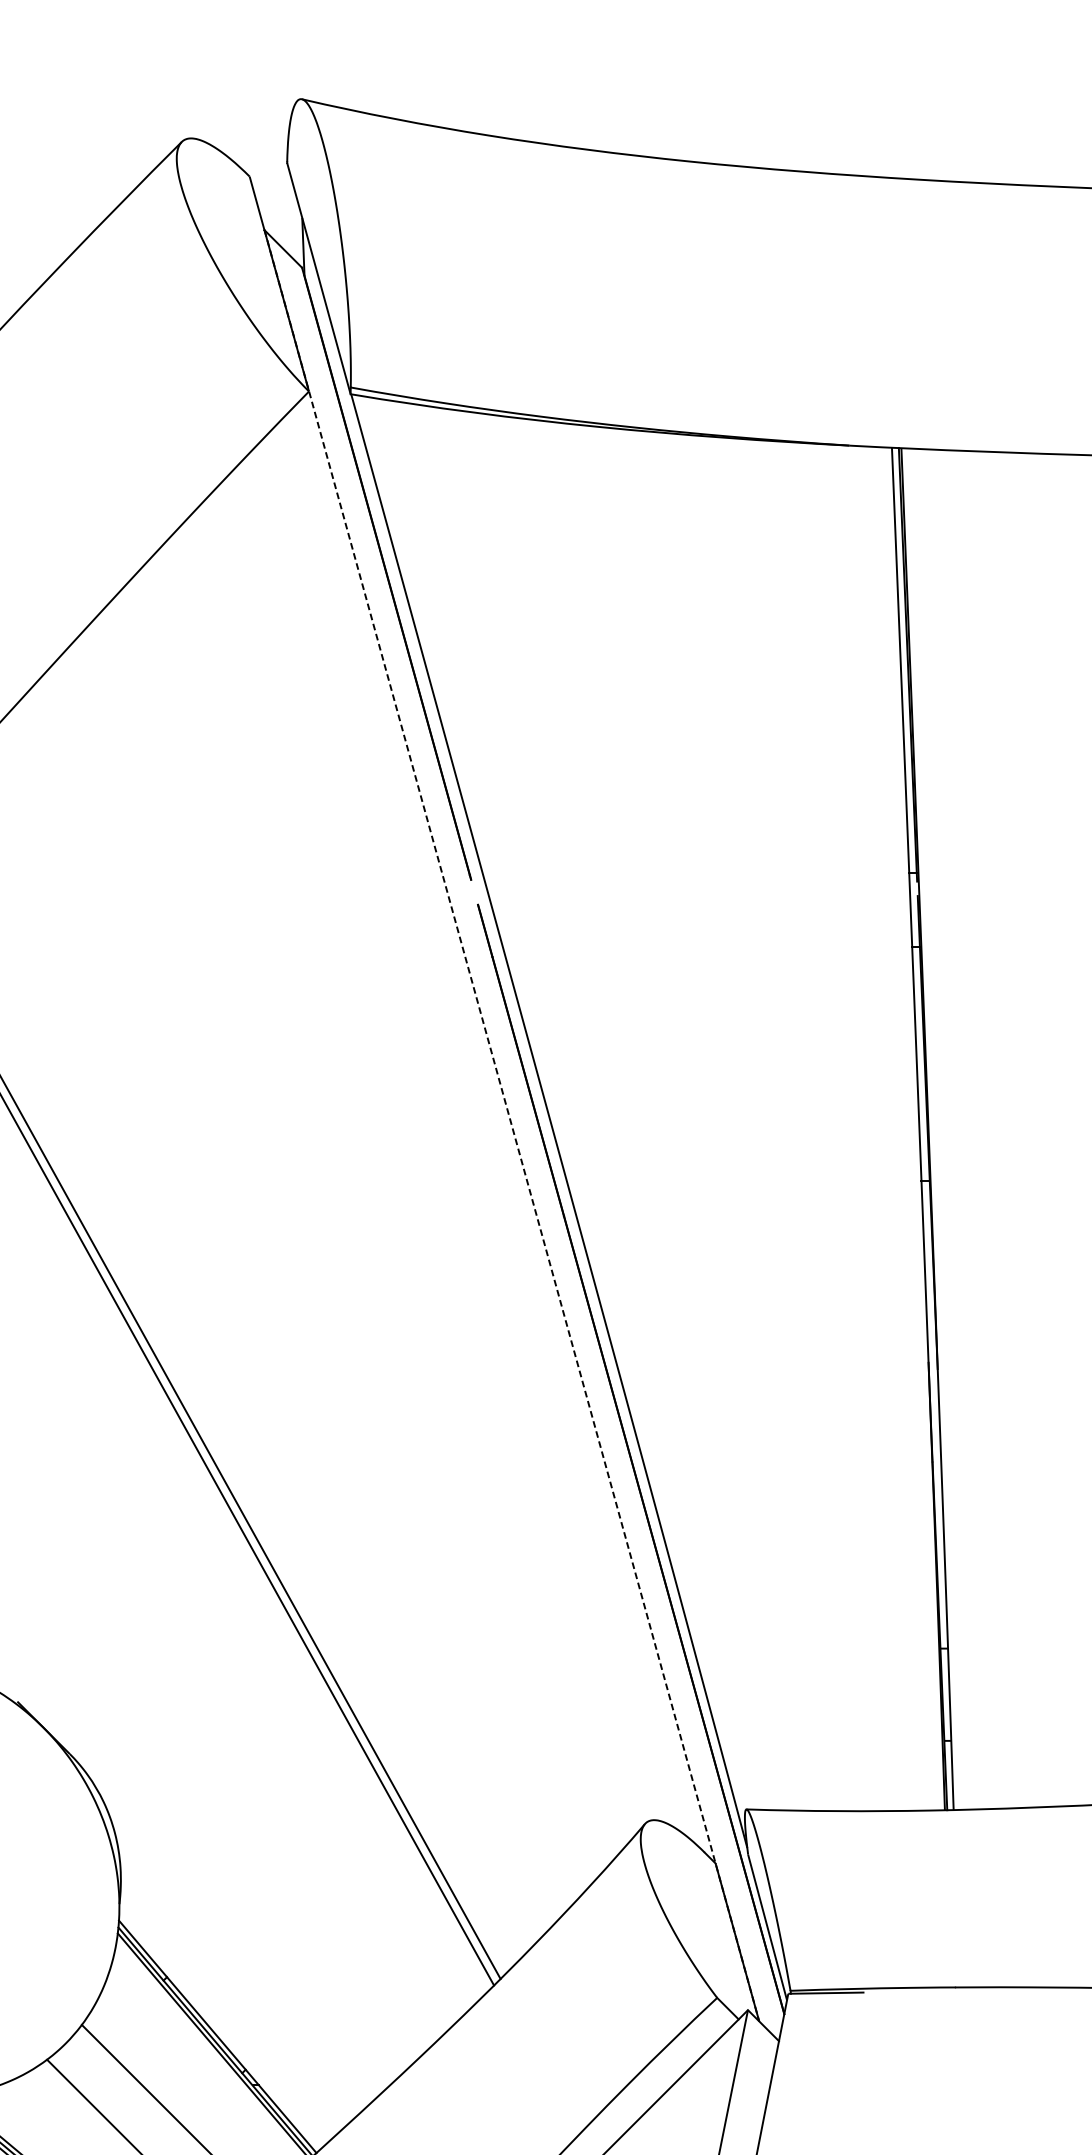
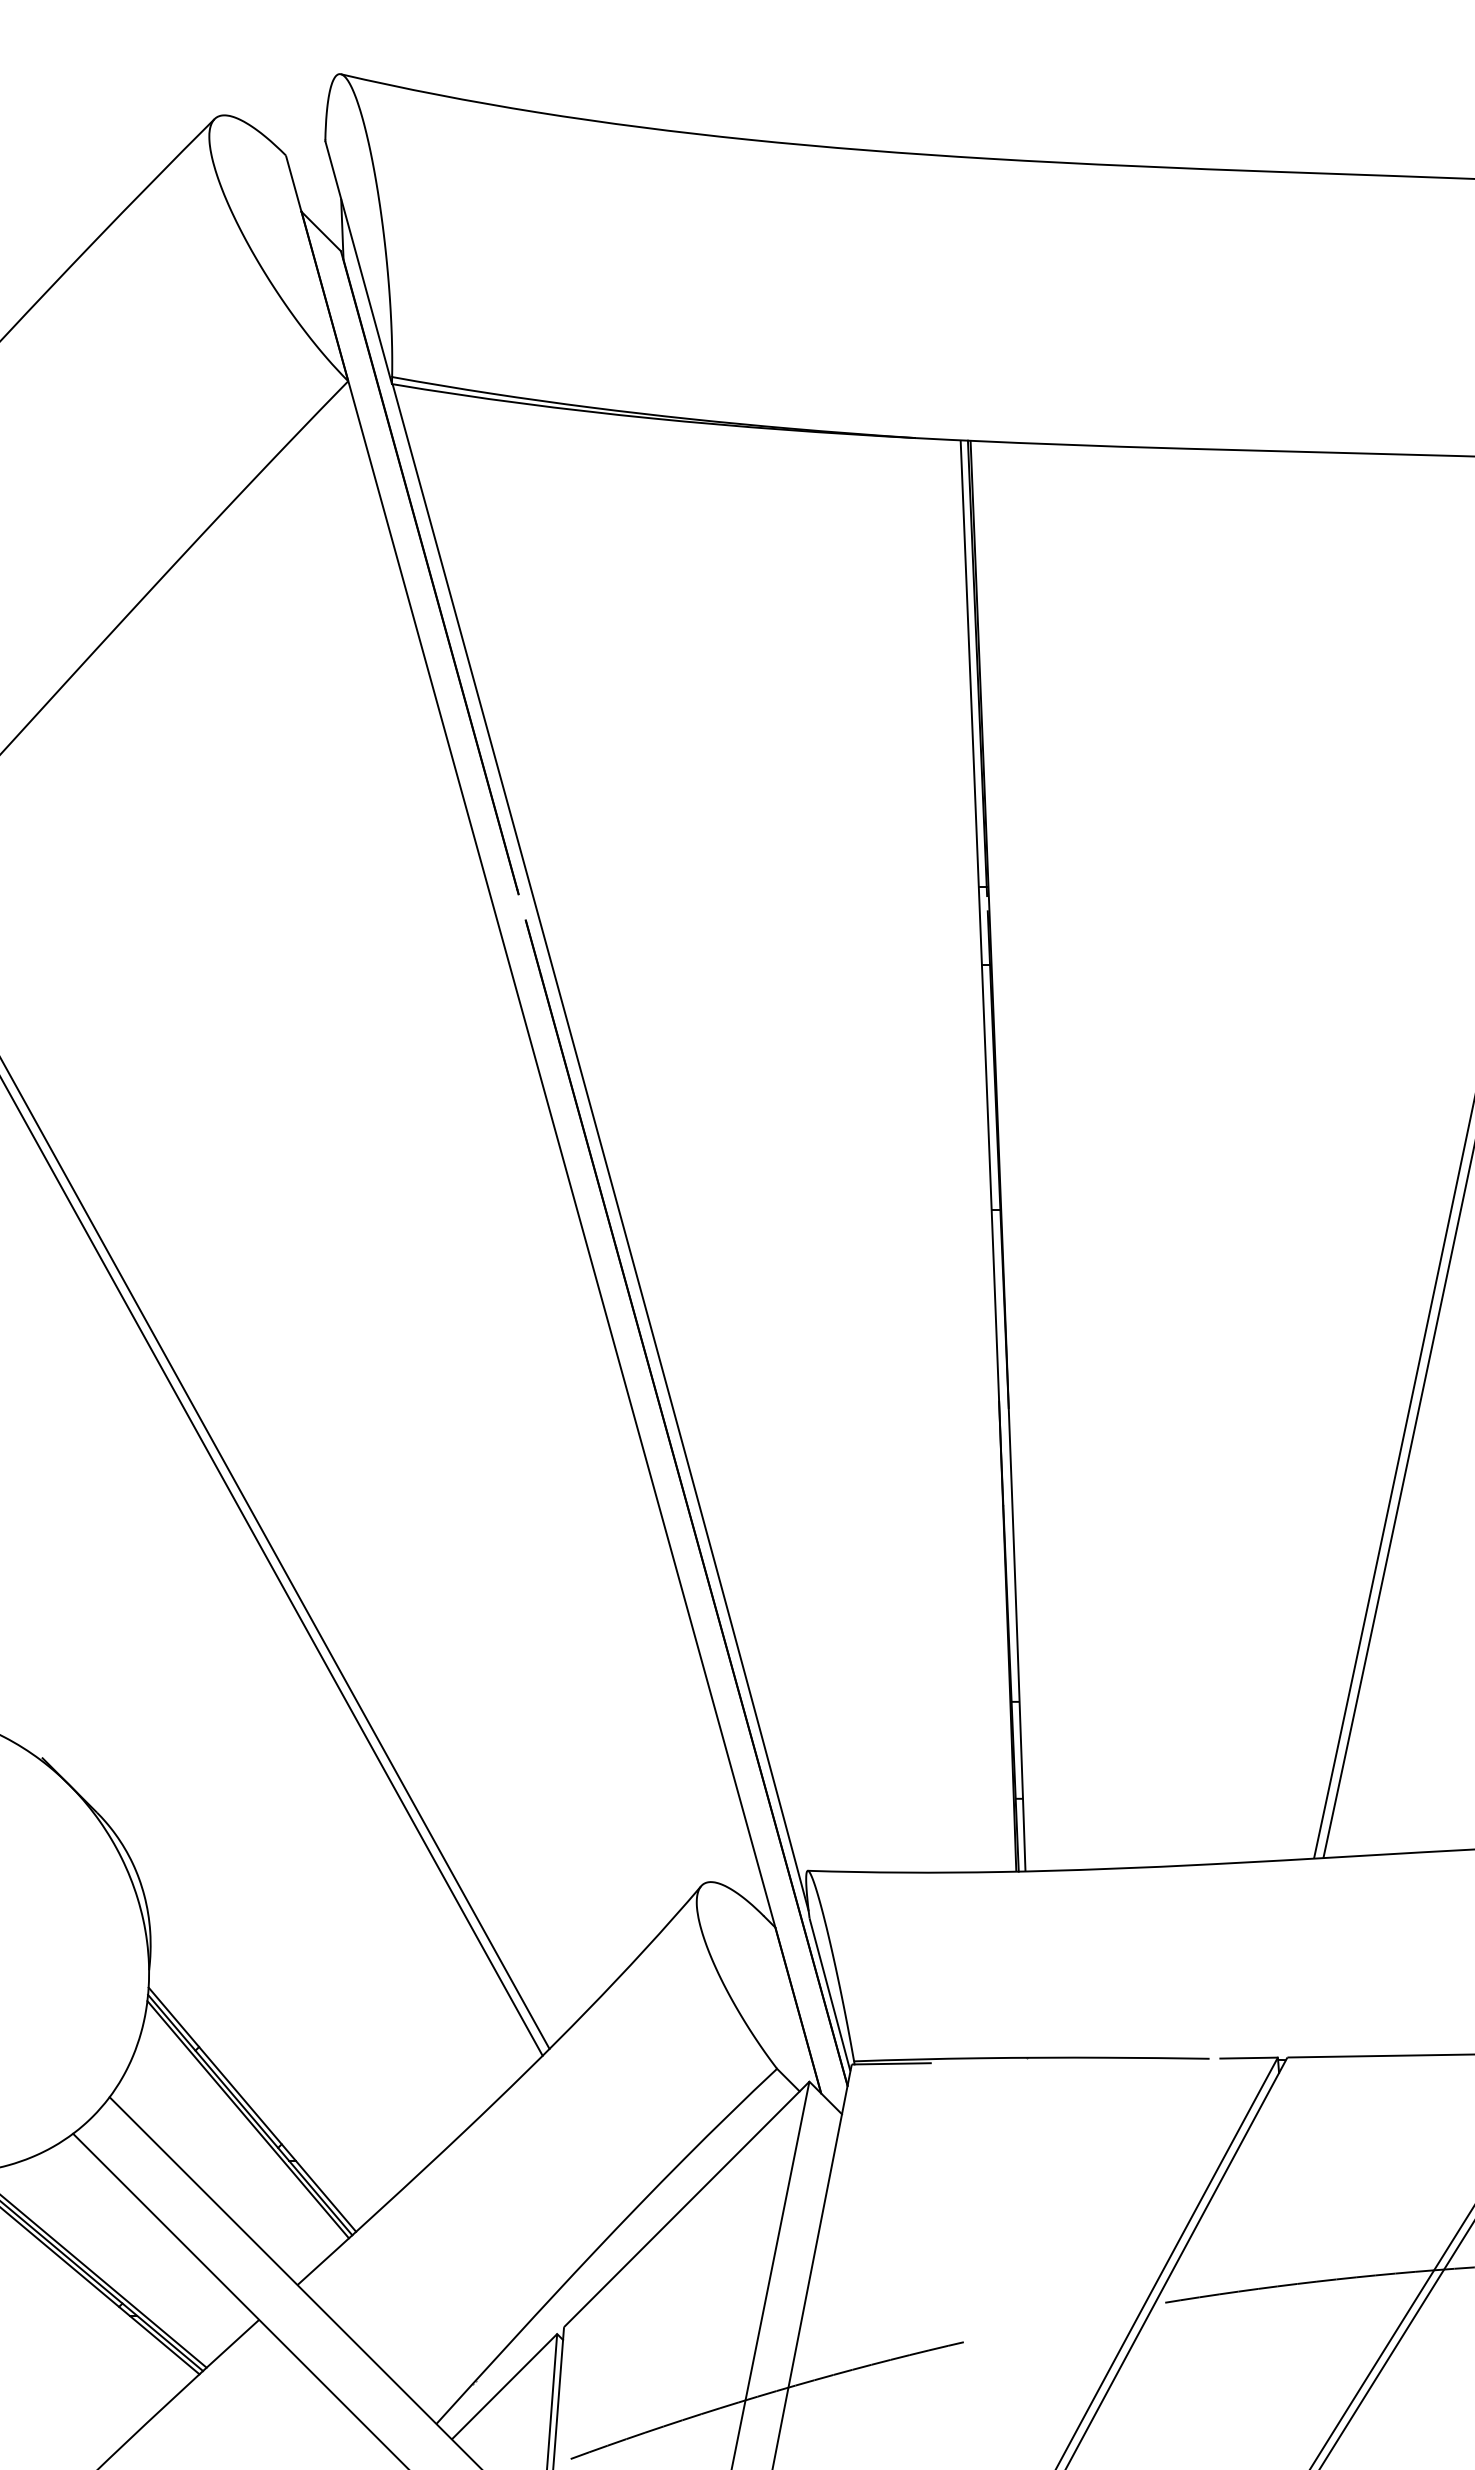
line: (511, 1126) -> (561, 1153), dashed -> solid

